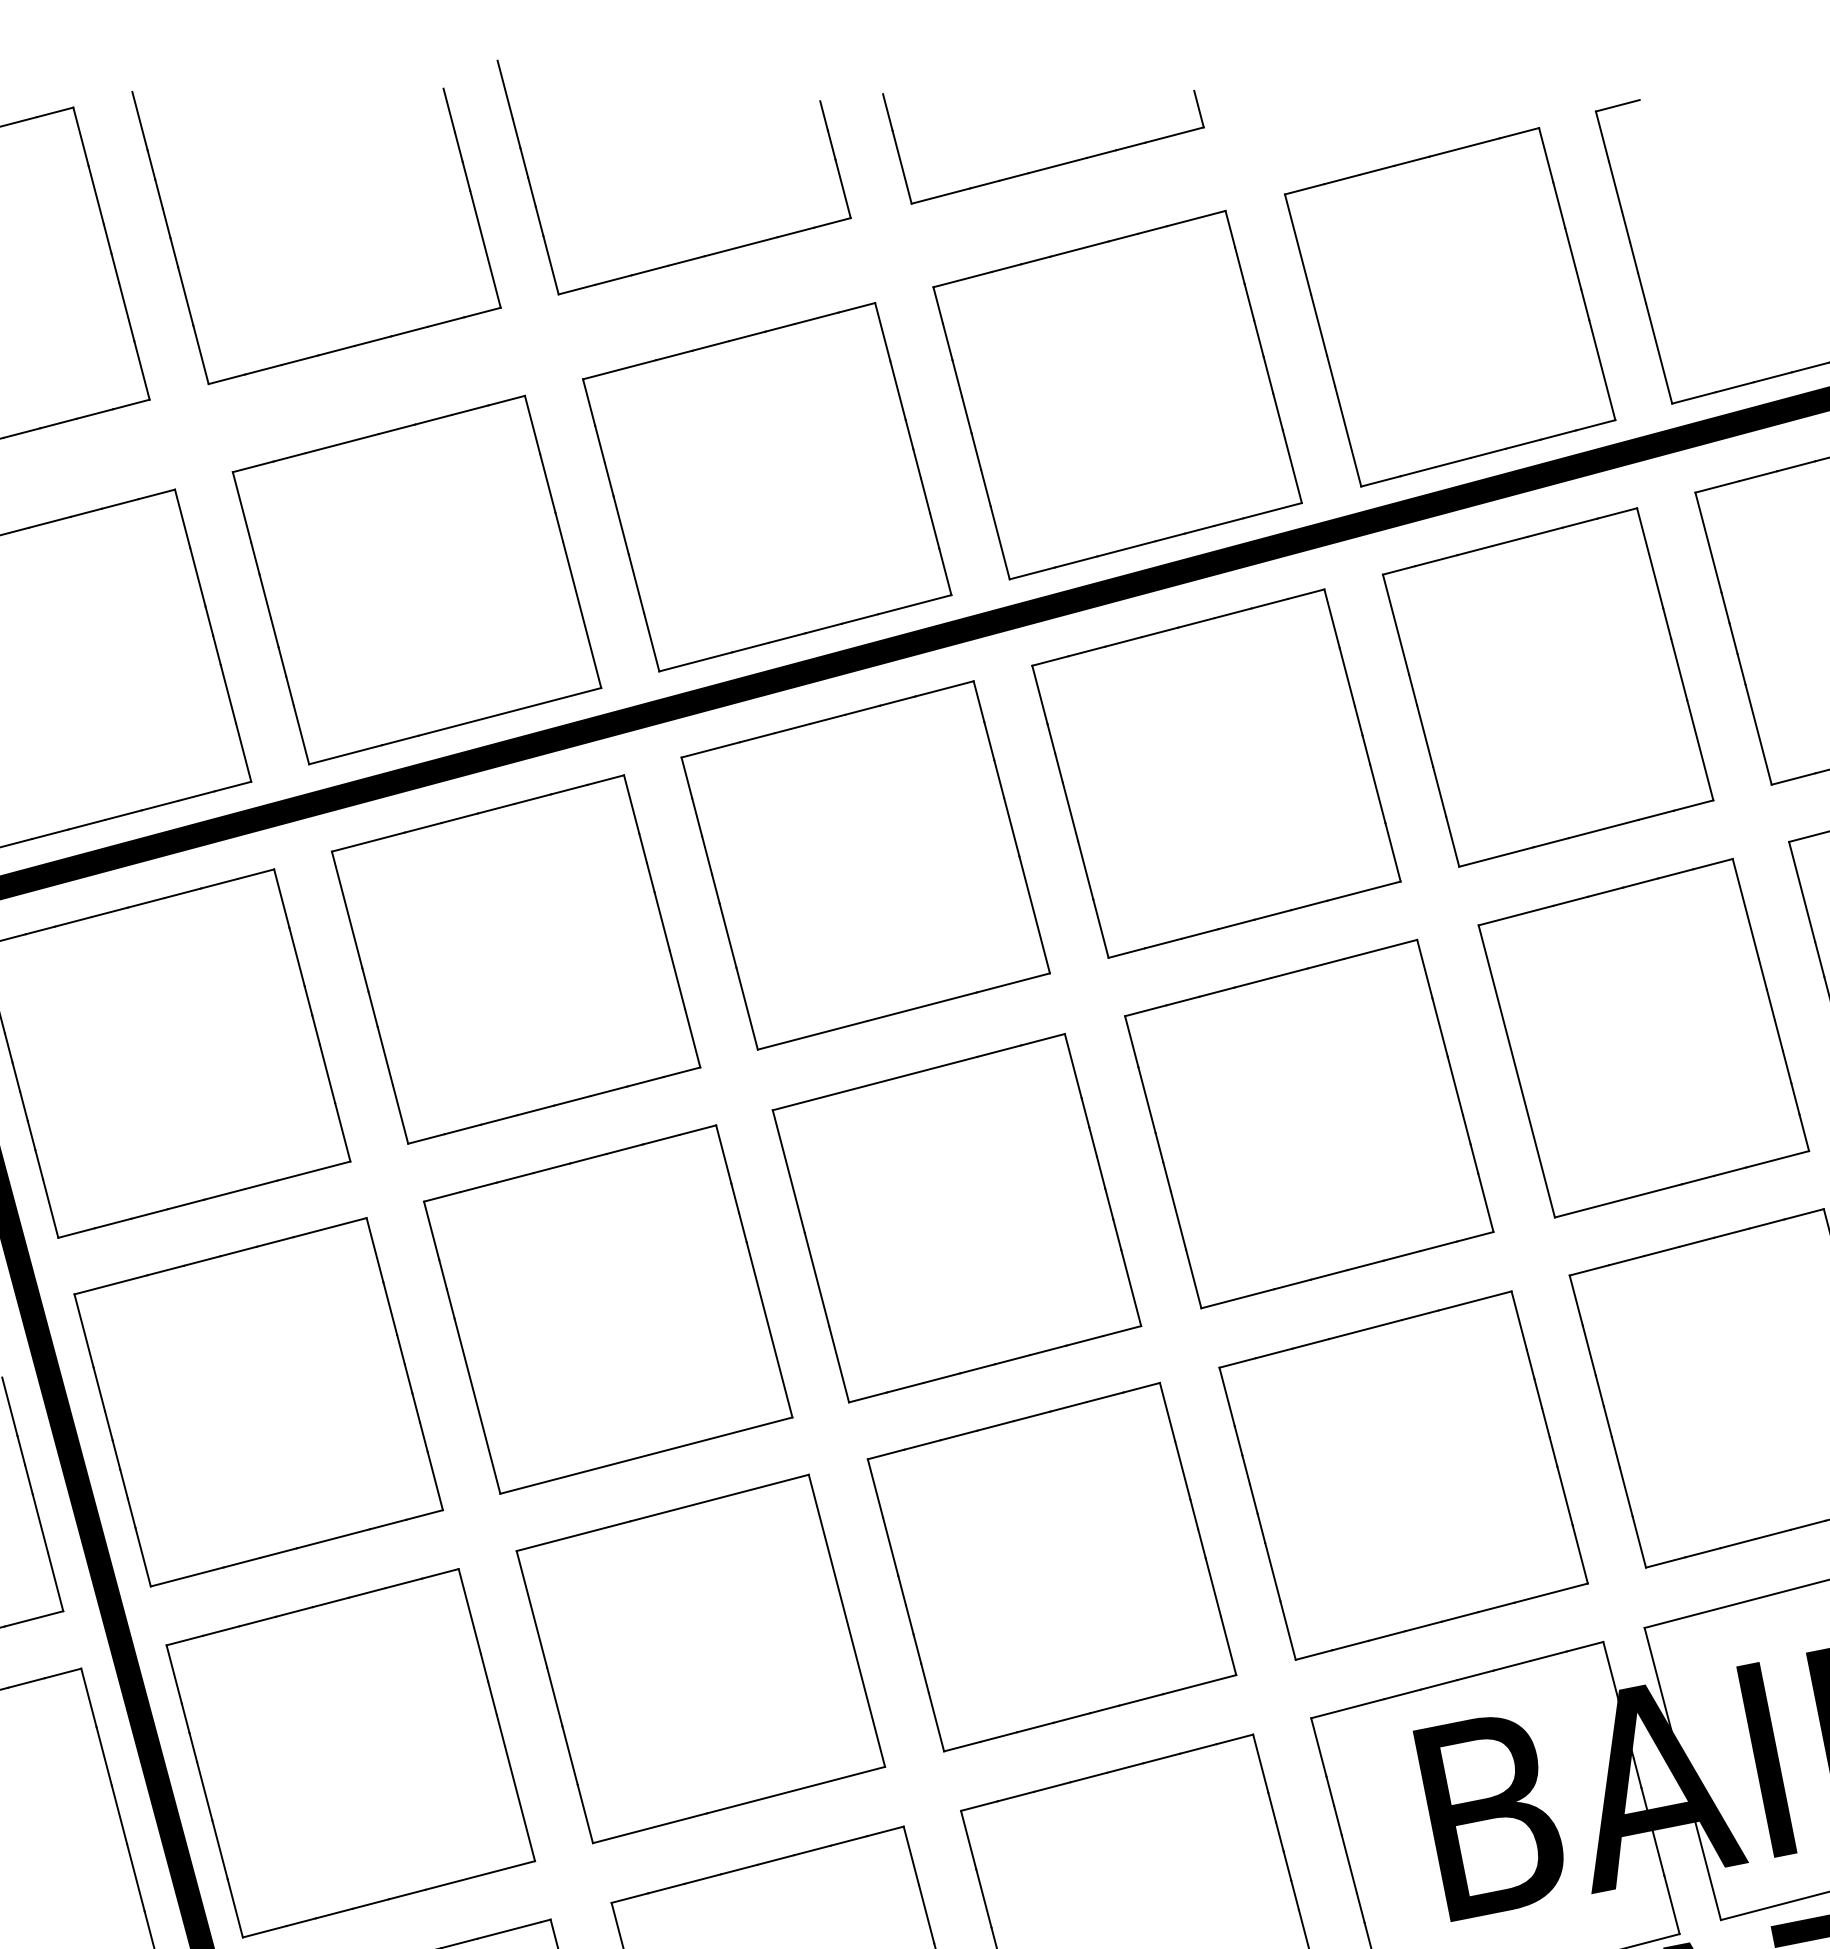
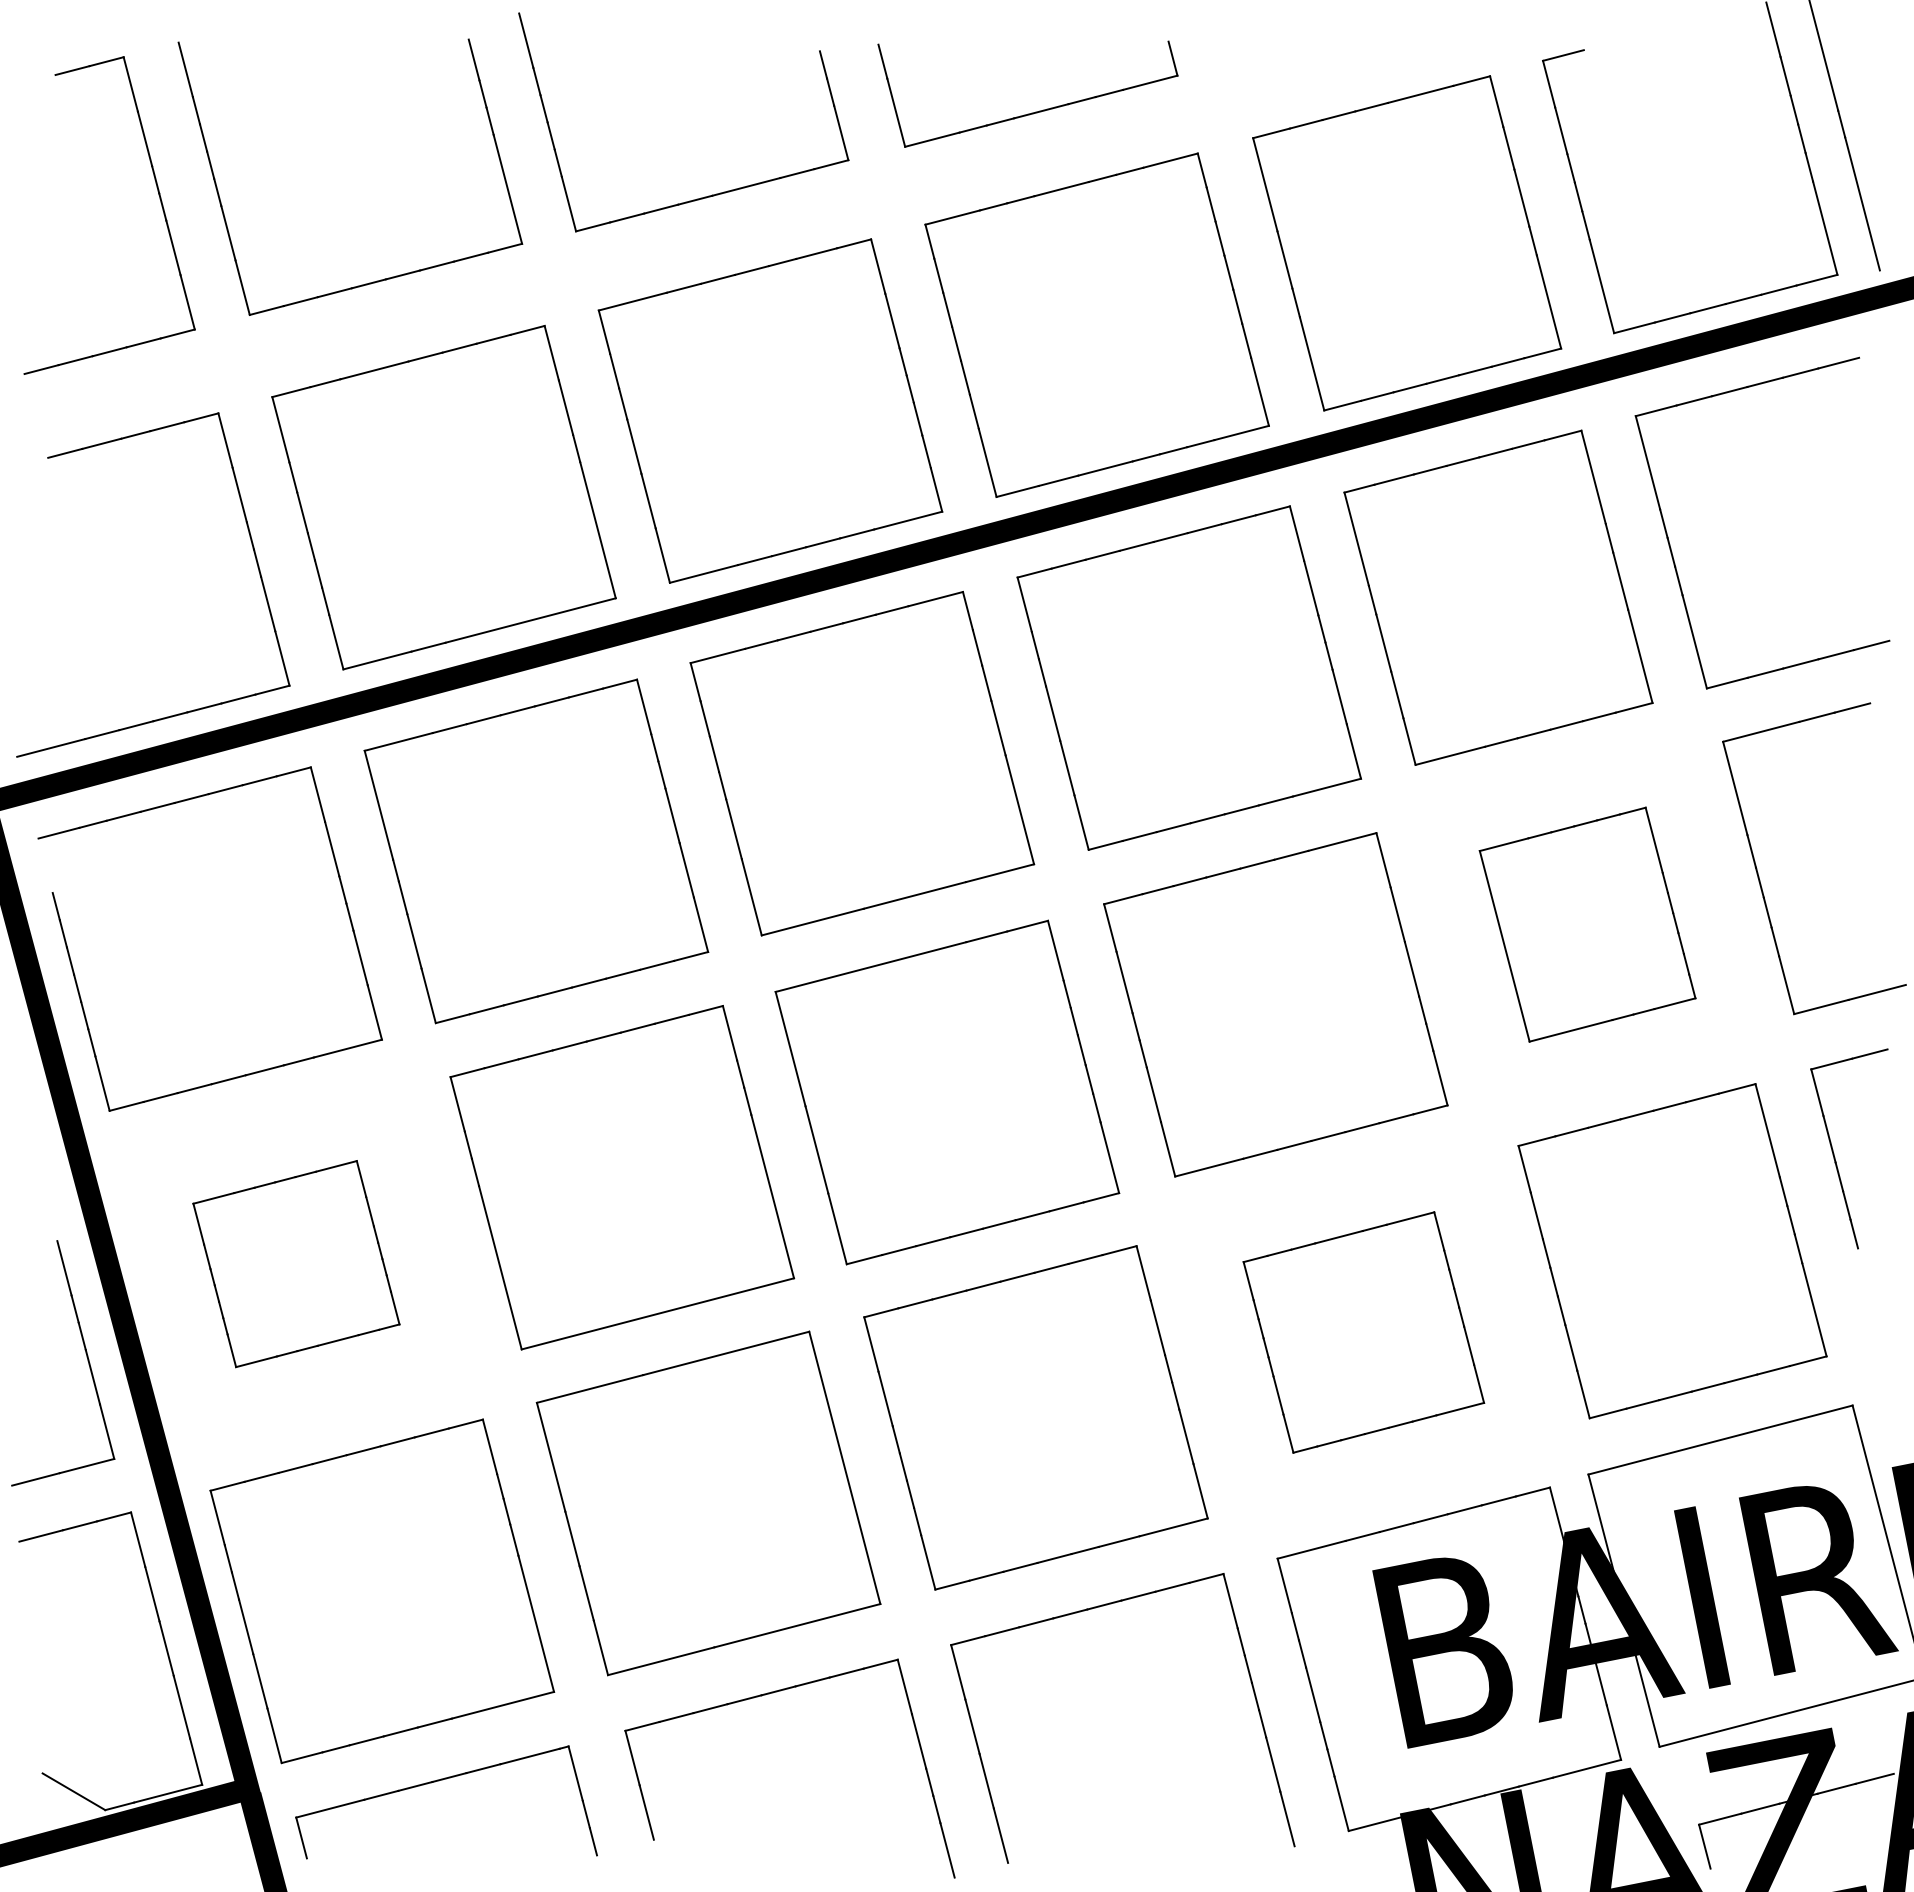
part: (1643, 1037) -> (1587, 924), size x0.7
part: (258, 1401) -> (296, 1263), size x0.6
part: (1403, 1475) -> (1363, 1332), size x0.7

